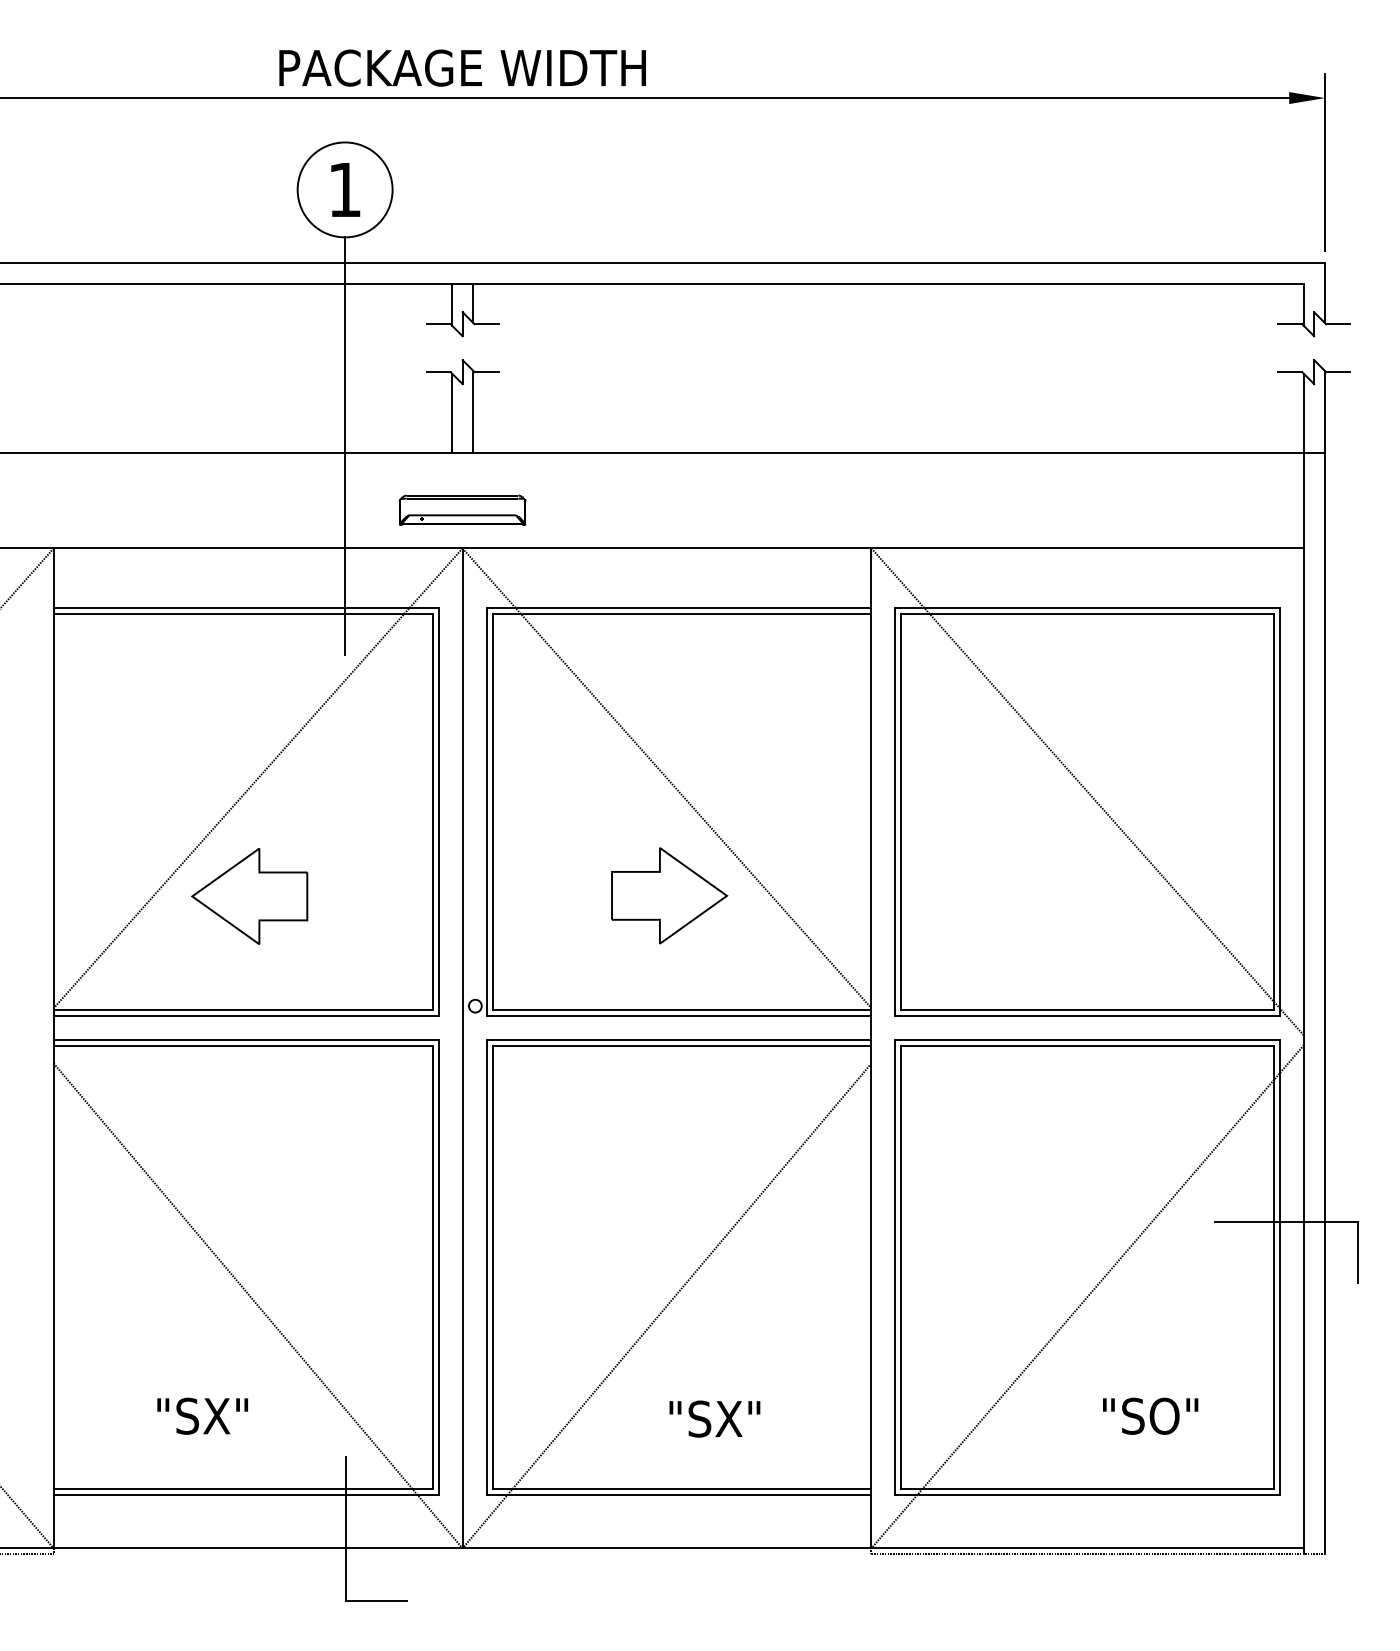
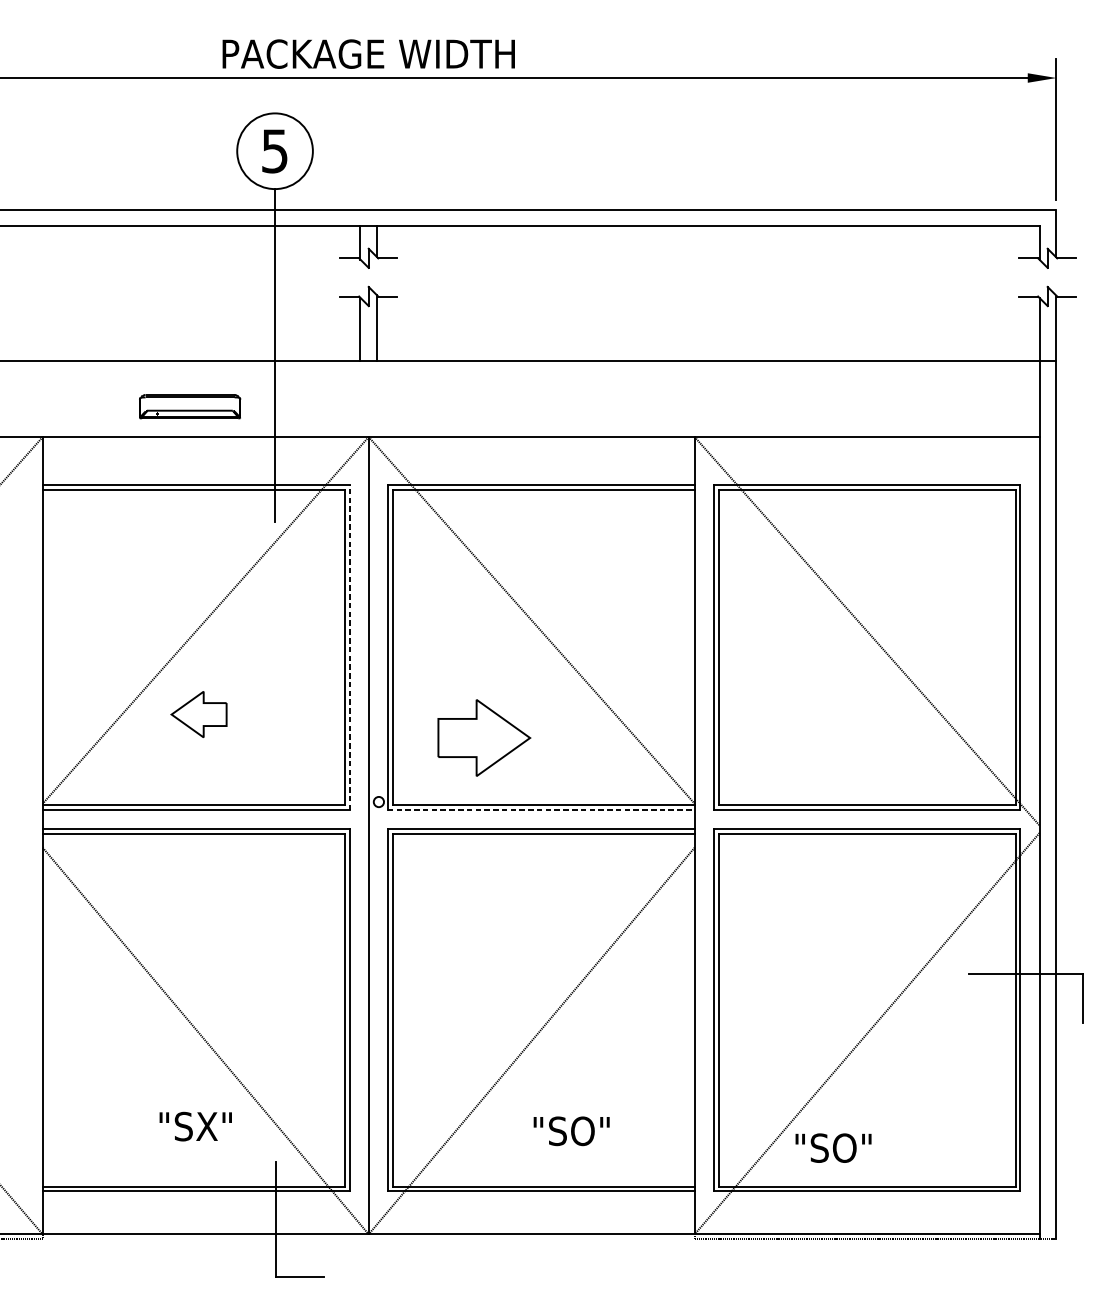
text: (344, 190) -> (274, 151), 1 -> 5
part: (462, 509) -> (190, 406), moved
line: (438, 811) -> (349, 646), solid -> dashed
part: (669, 895) -> (484, 737), moved
part: (249, 896) -> (198, 714), size x0.6
line: (679, 1016) -> (541, 810), solid -> dashed
text: (202, 1415) -> (195, 1126), moved
text: (1150, 1415) -> (833, 1147), moved
text: (739, 1418) -> (589, 1130), "SX" -> "SO"

